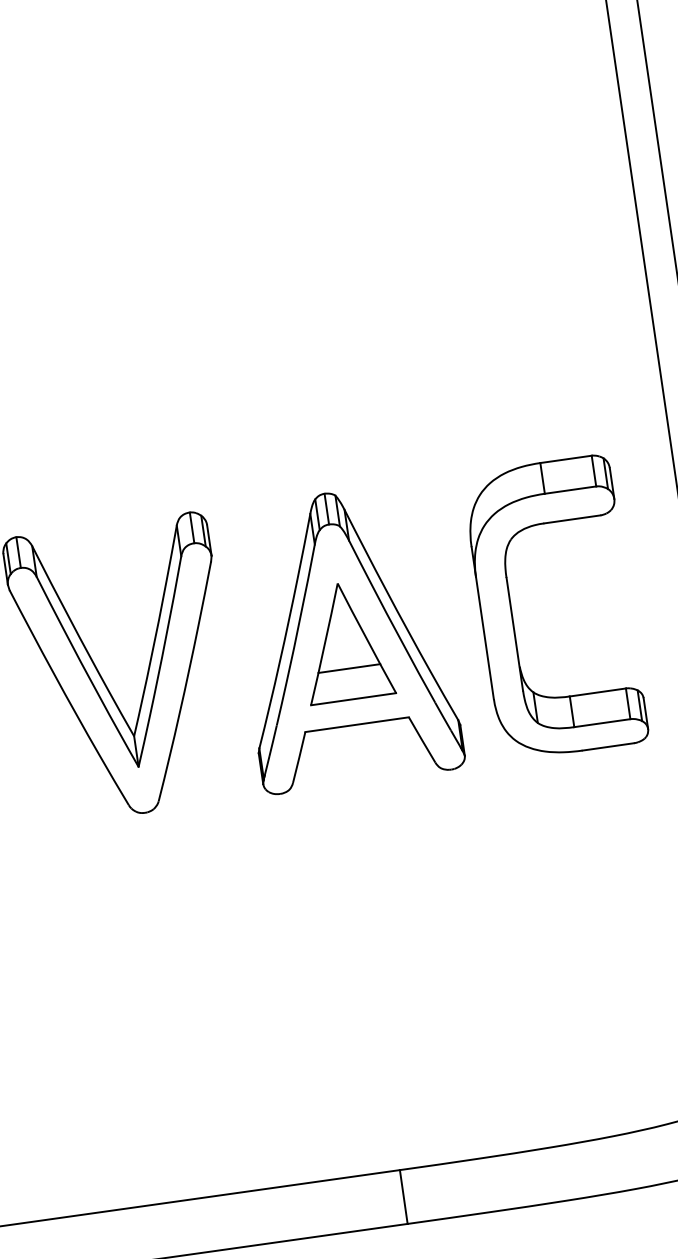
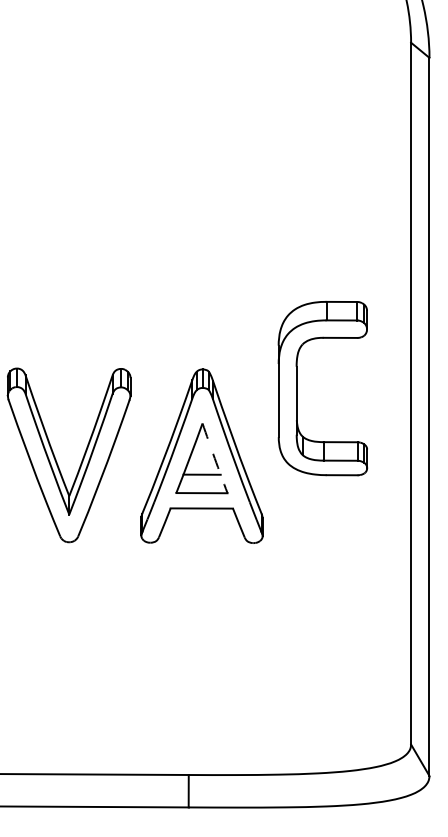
part: (513, 613) -> (297, 388), moved
arc: (366, 638) -> (214, 458), solid -> dashed

